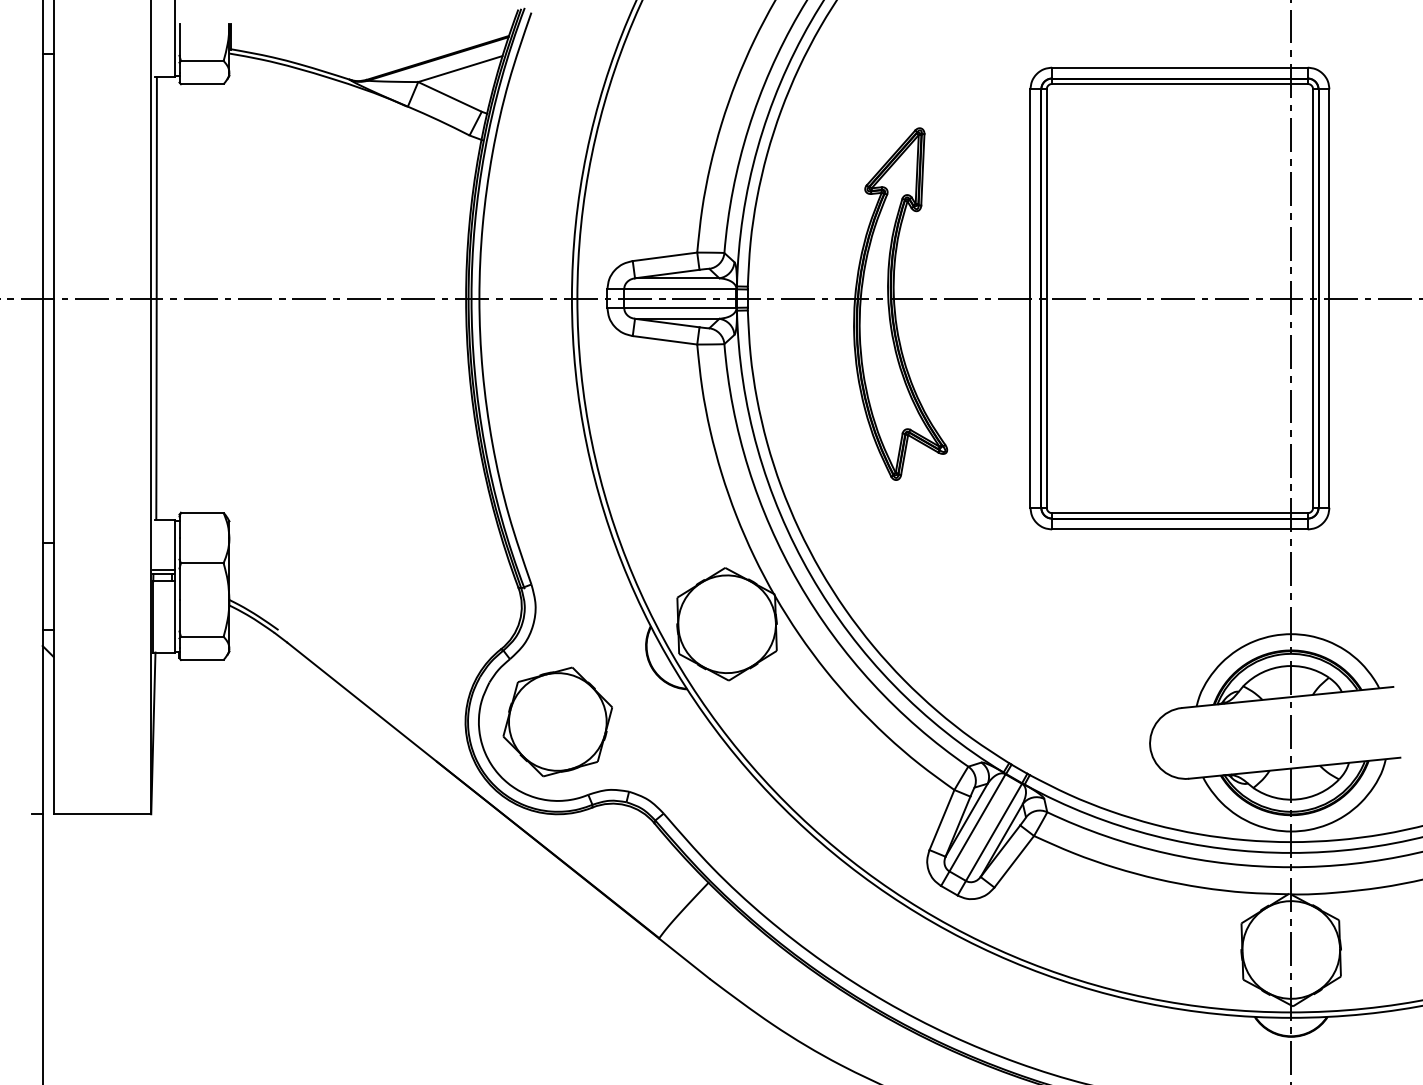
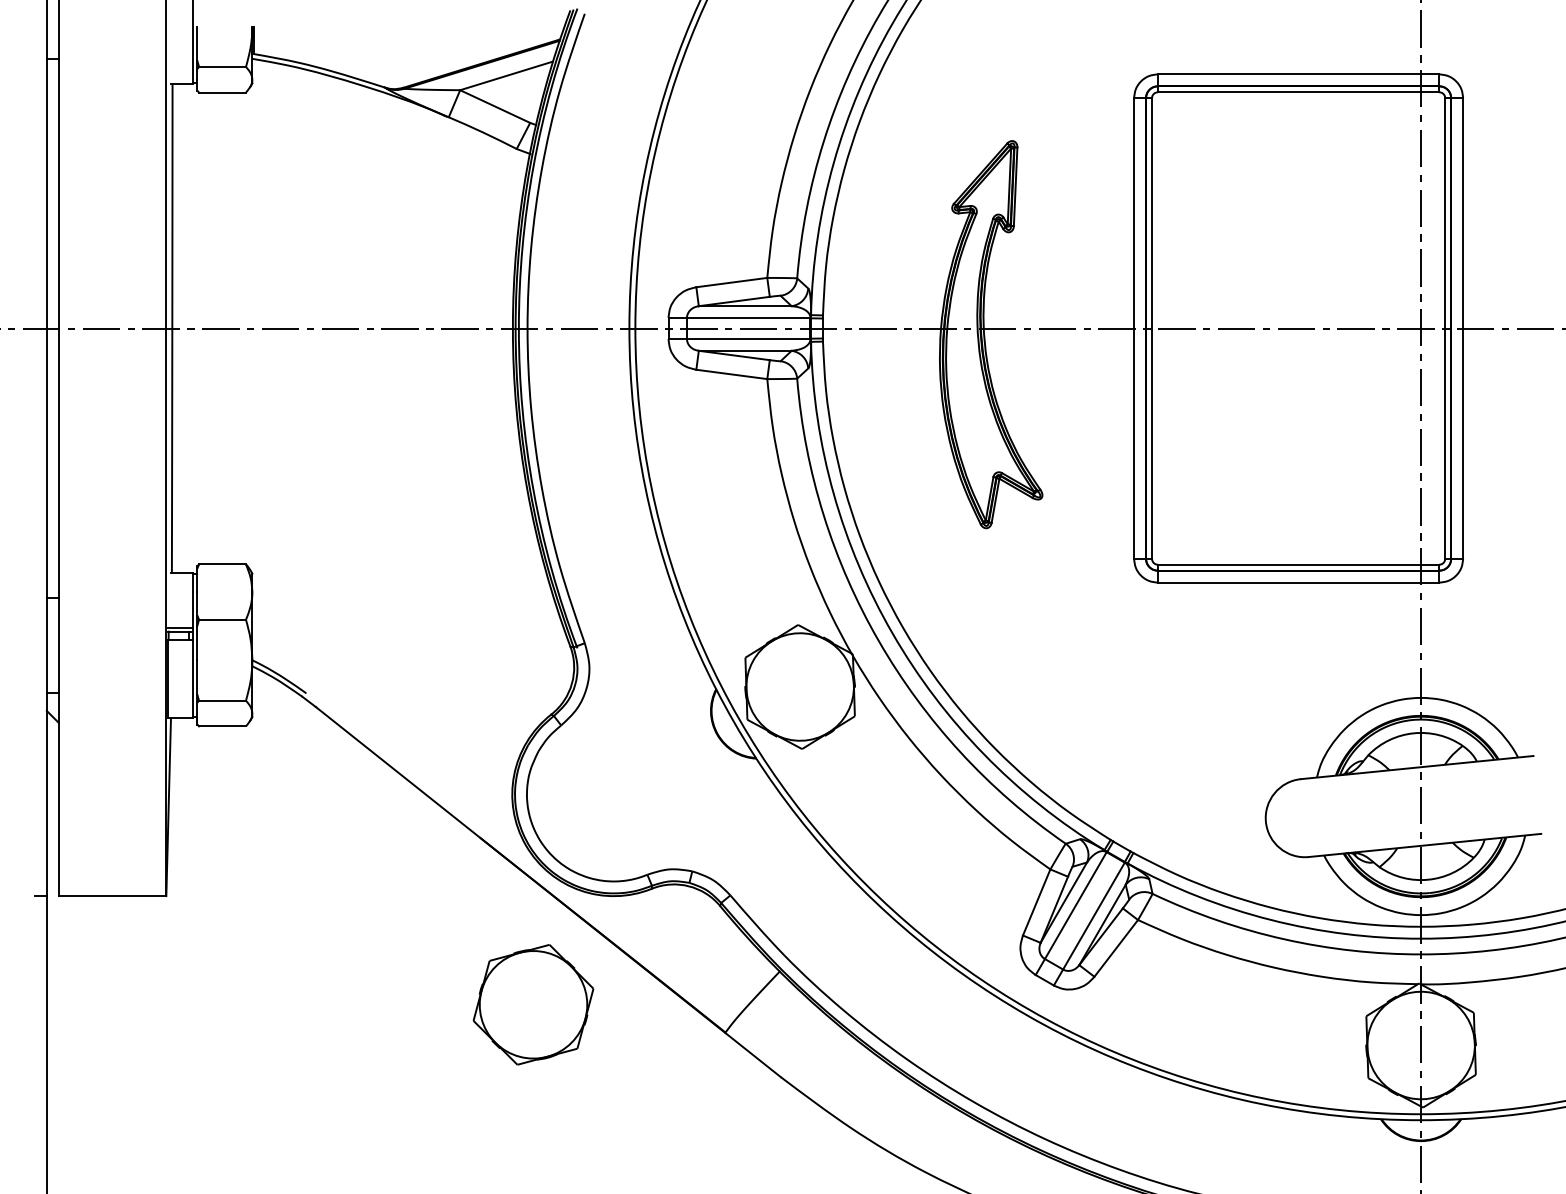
part: (557, 721) -> (533, 1004), moved

